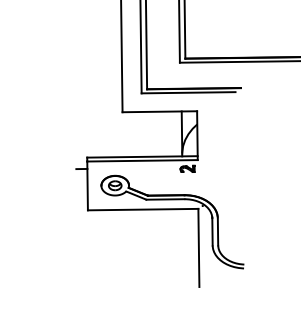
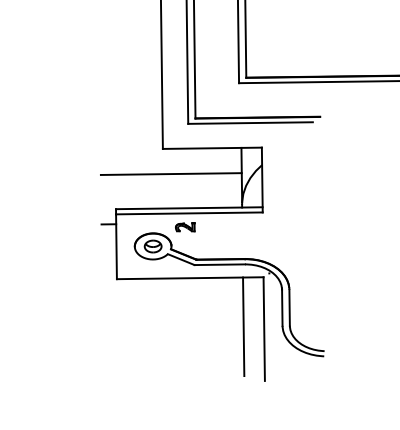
line: (128, 130) -> (170, 173), added
part: (187, 169) -> (185, 227), moved
line: (183, 245) -> (243, 326), added

